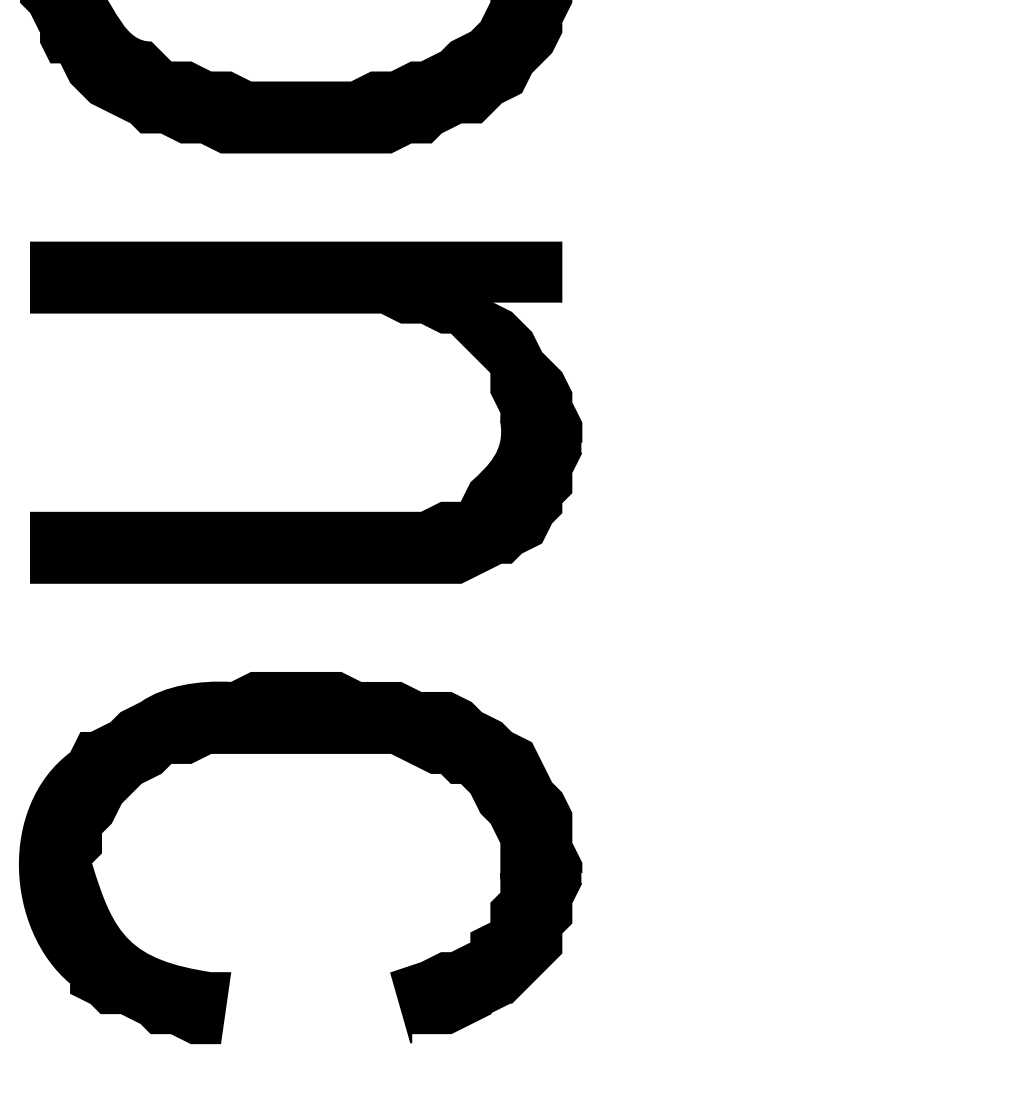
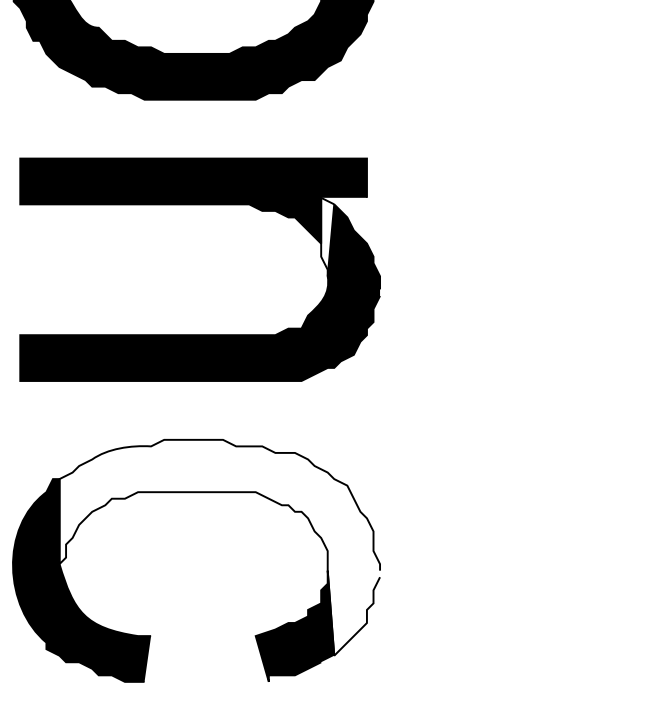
fill: (500, 361) -> (327, 236), removed
fill: (335, 837) -> (219, 547), removed

